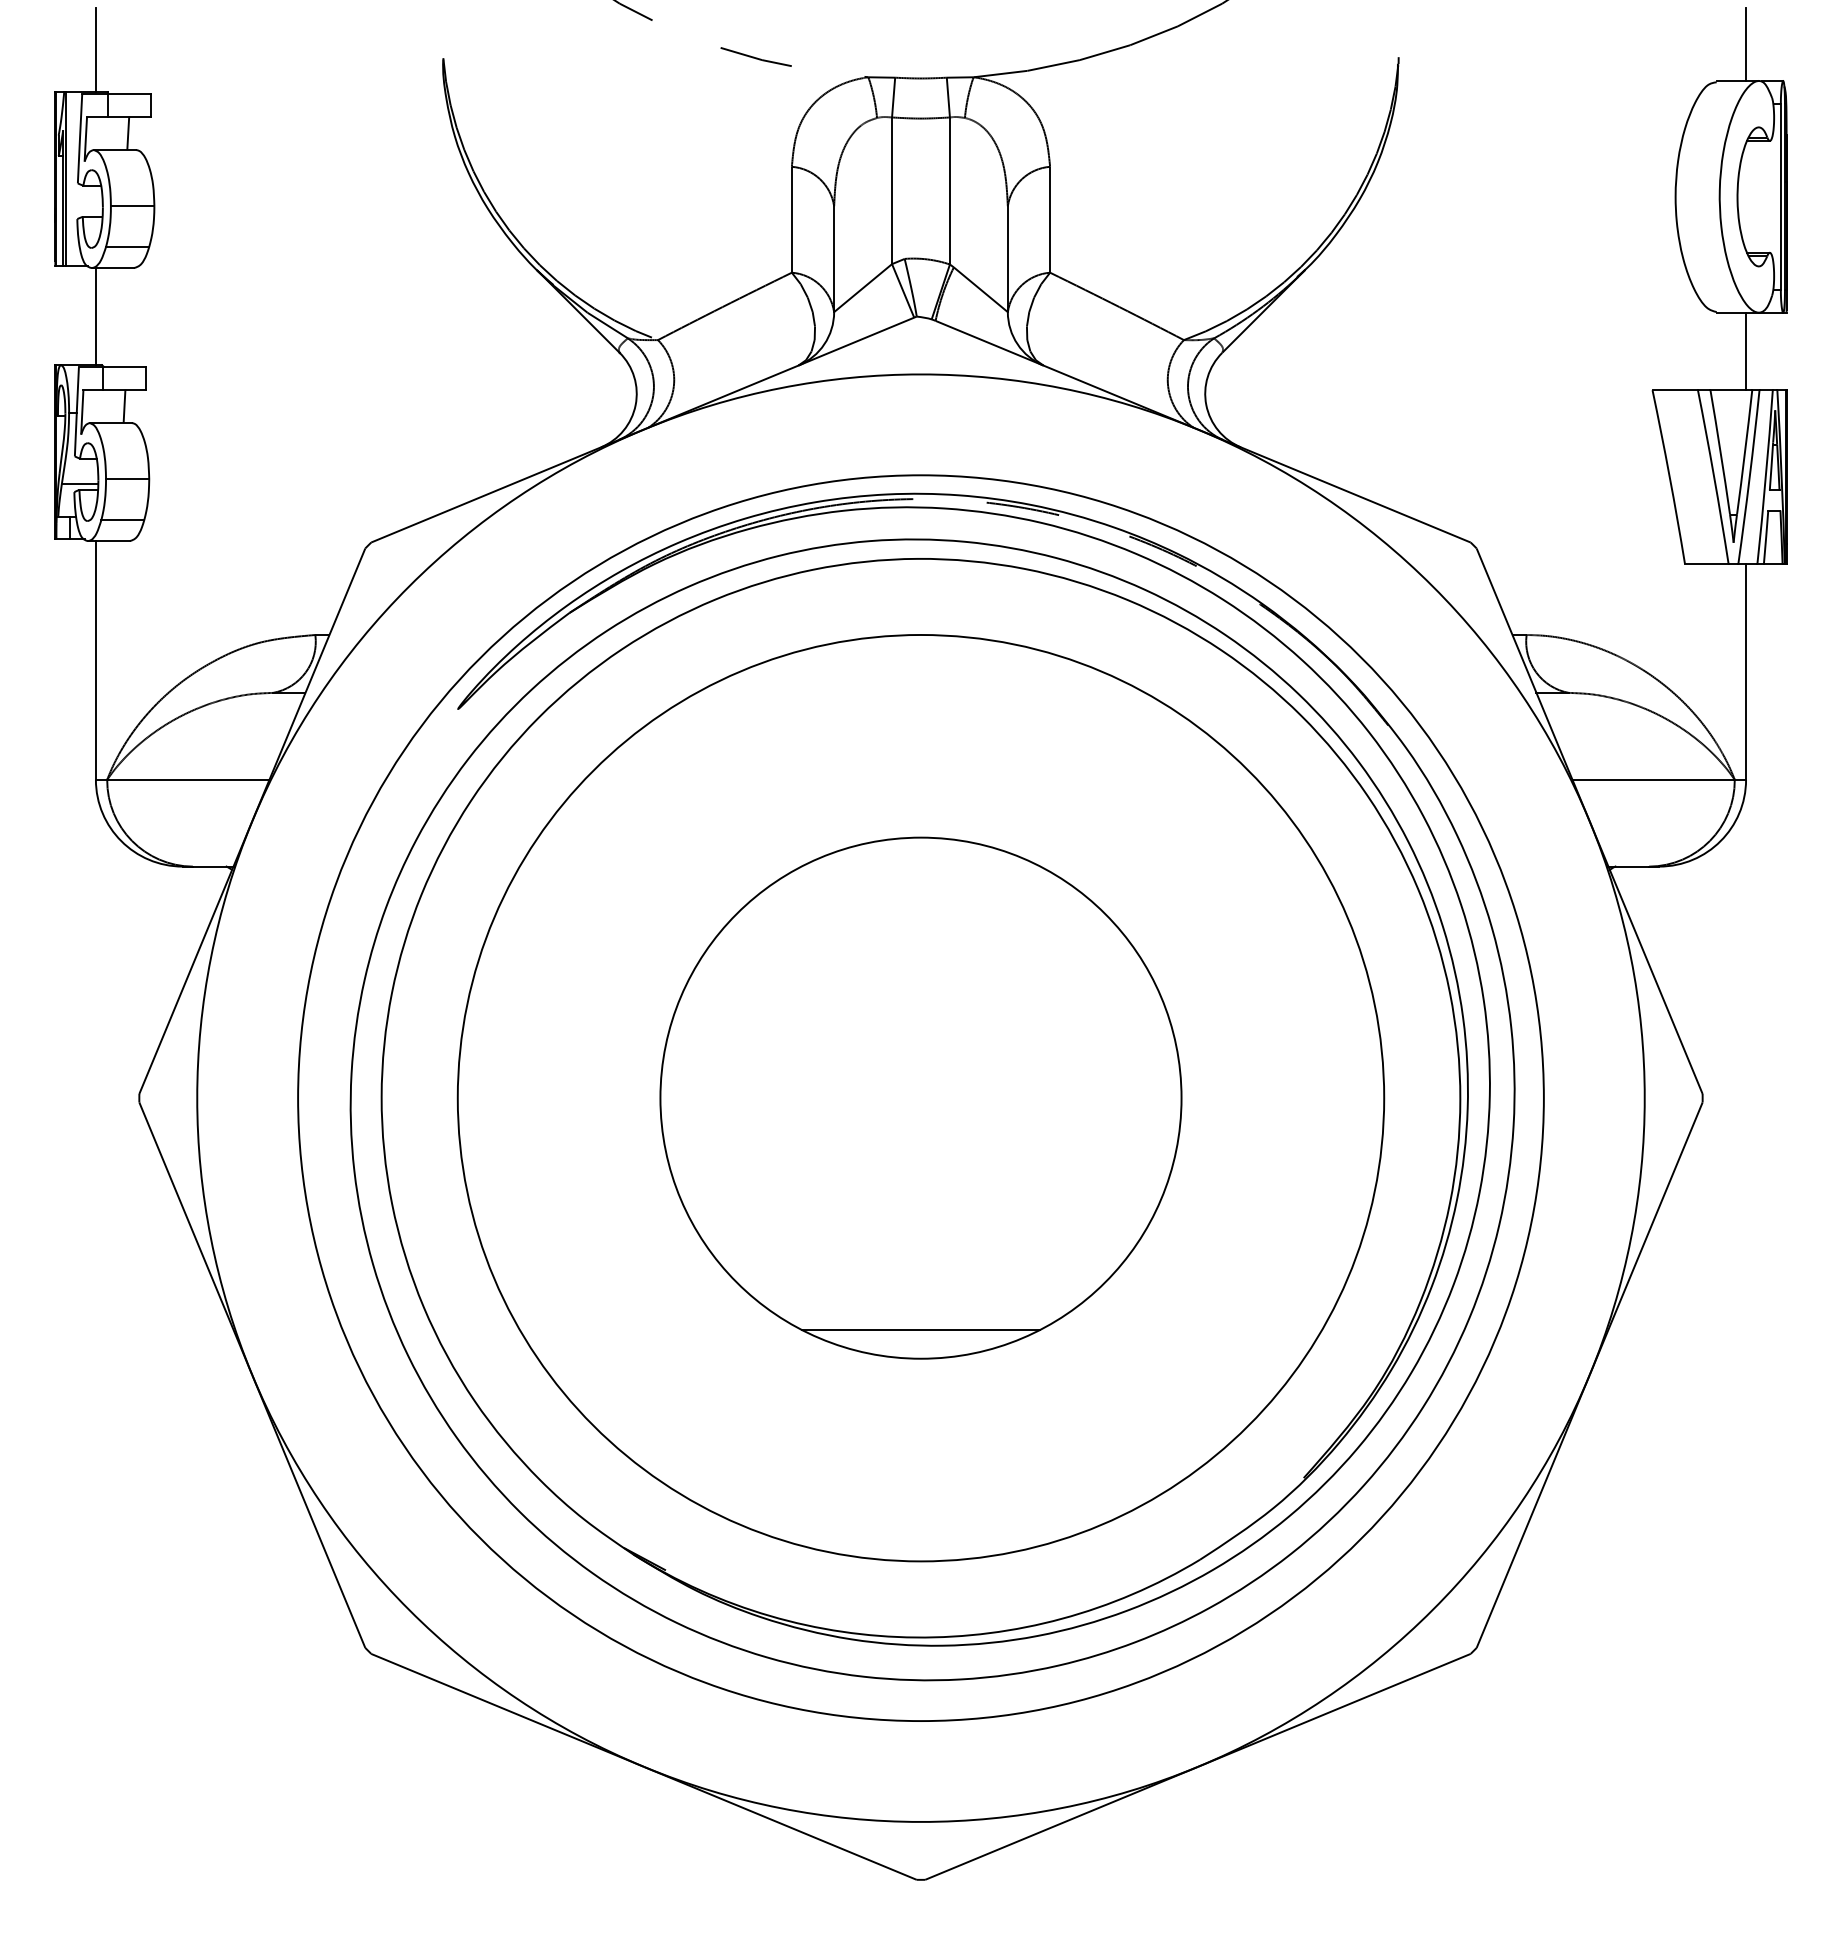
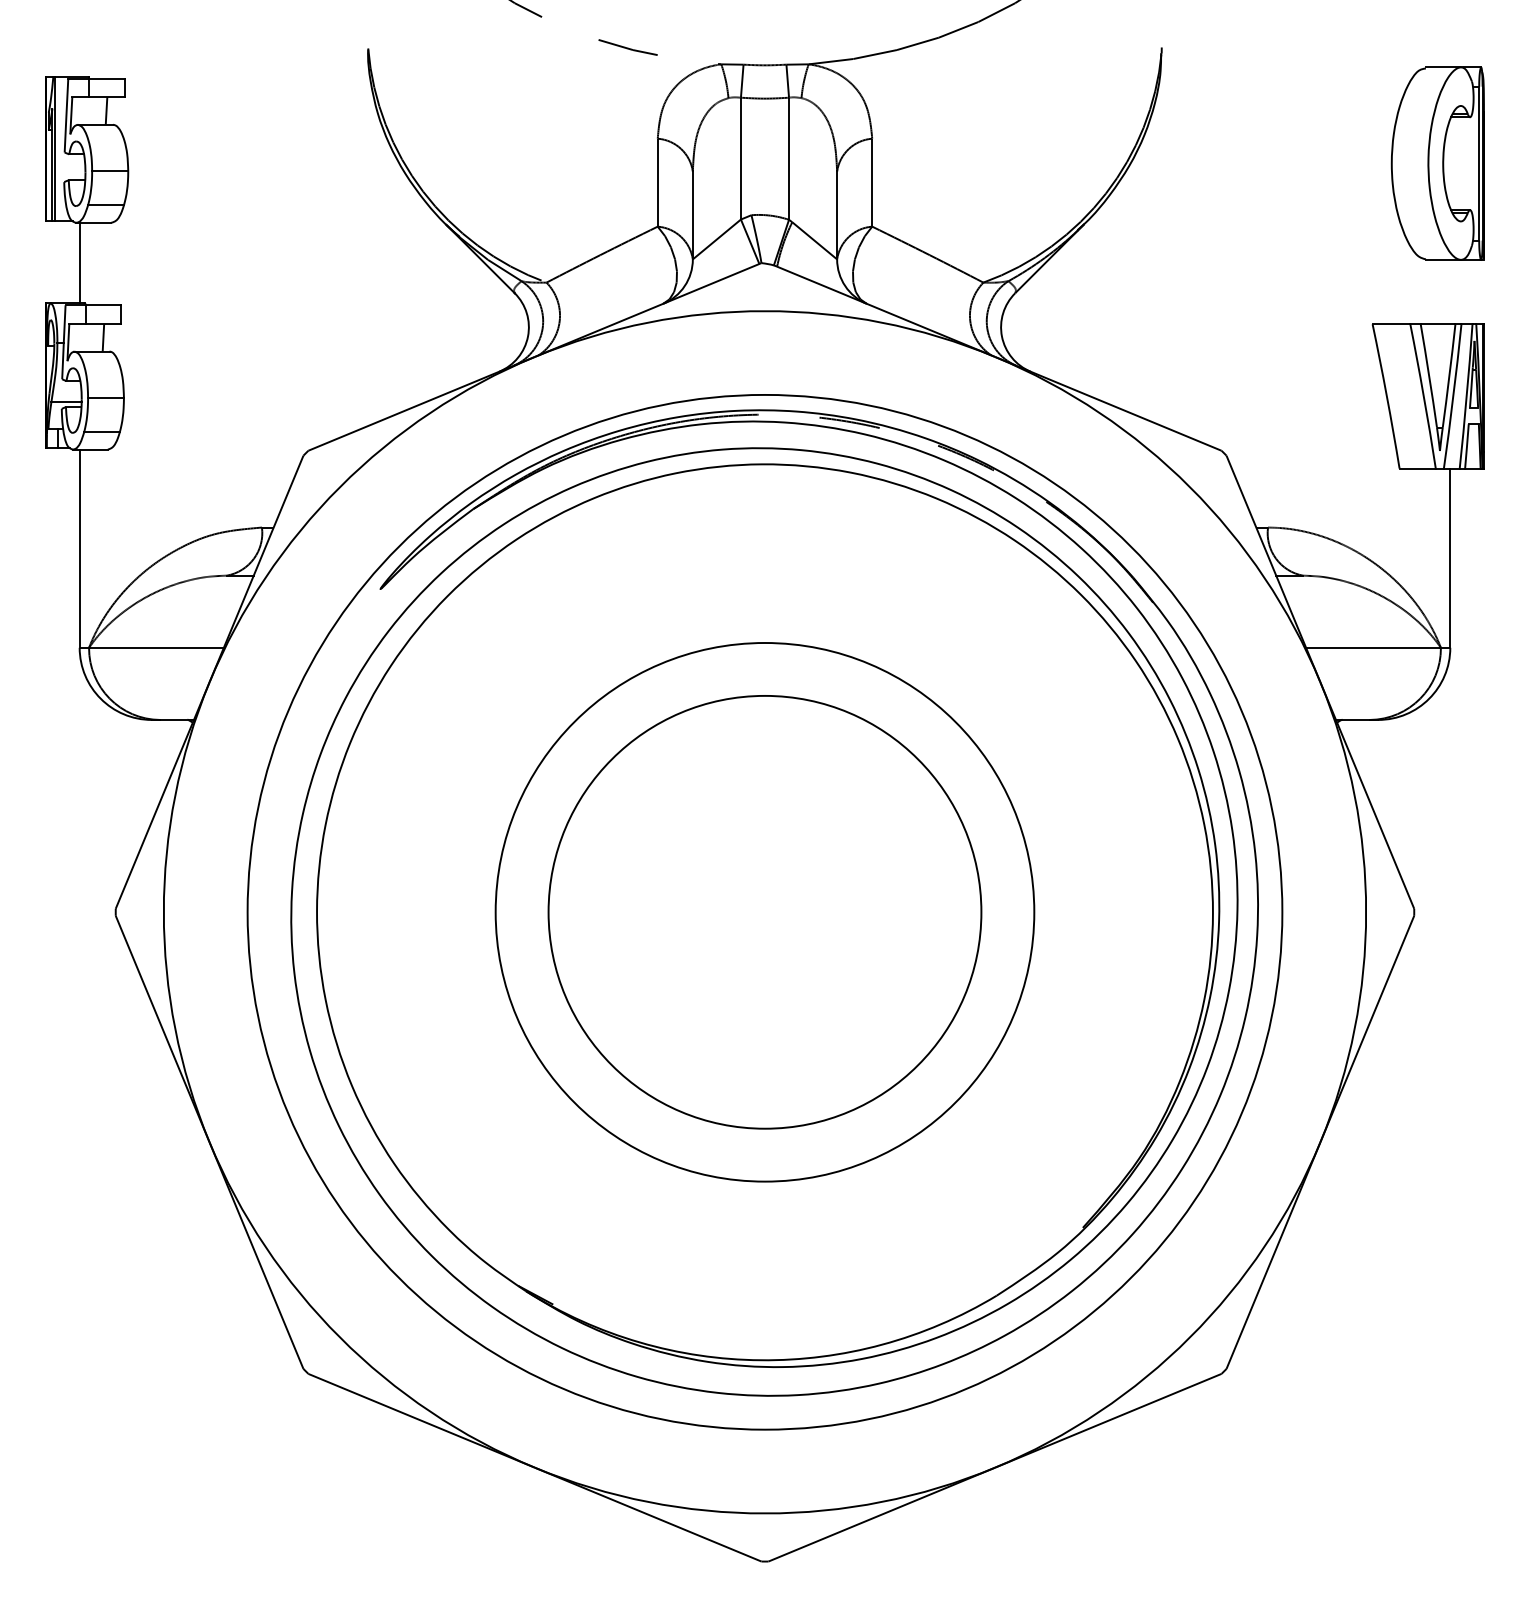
line: (1746, 44) -> (1450, 37), removed
line: (95, 49) -> (79, 41), removed
line: (1746, 351) -> (1450, 292), removed
circle: (920, 1098) -> (764, 912), size x0.7
line: (920, 1329) -> (764, 1104), removed

